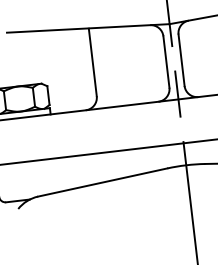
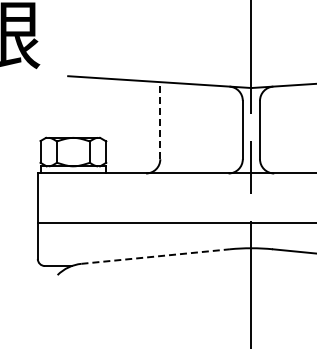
line: (92, 62) -> (160, 120), solid -> dashed
line: (102, 182) -> (155, 256), solid -> dashed

